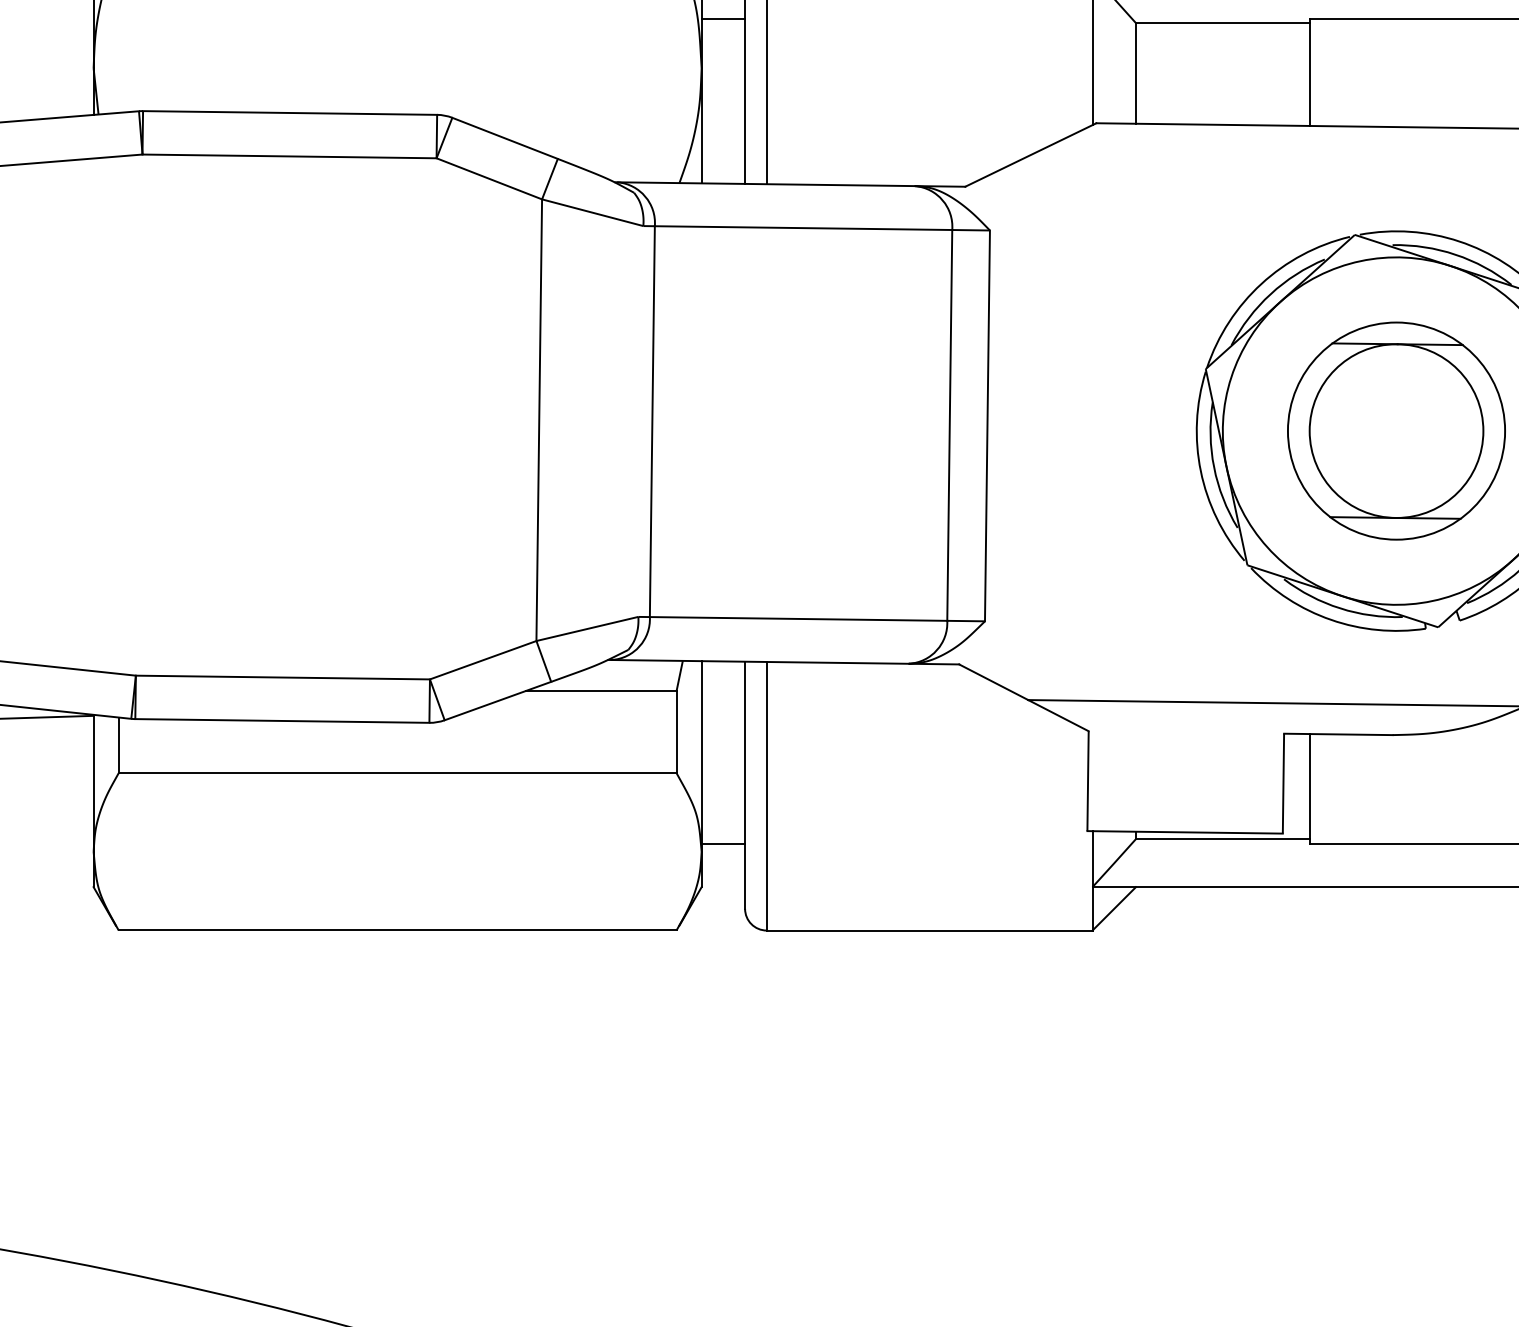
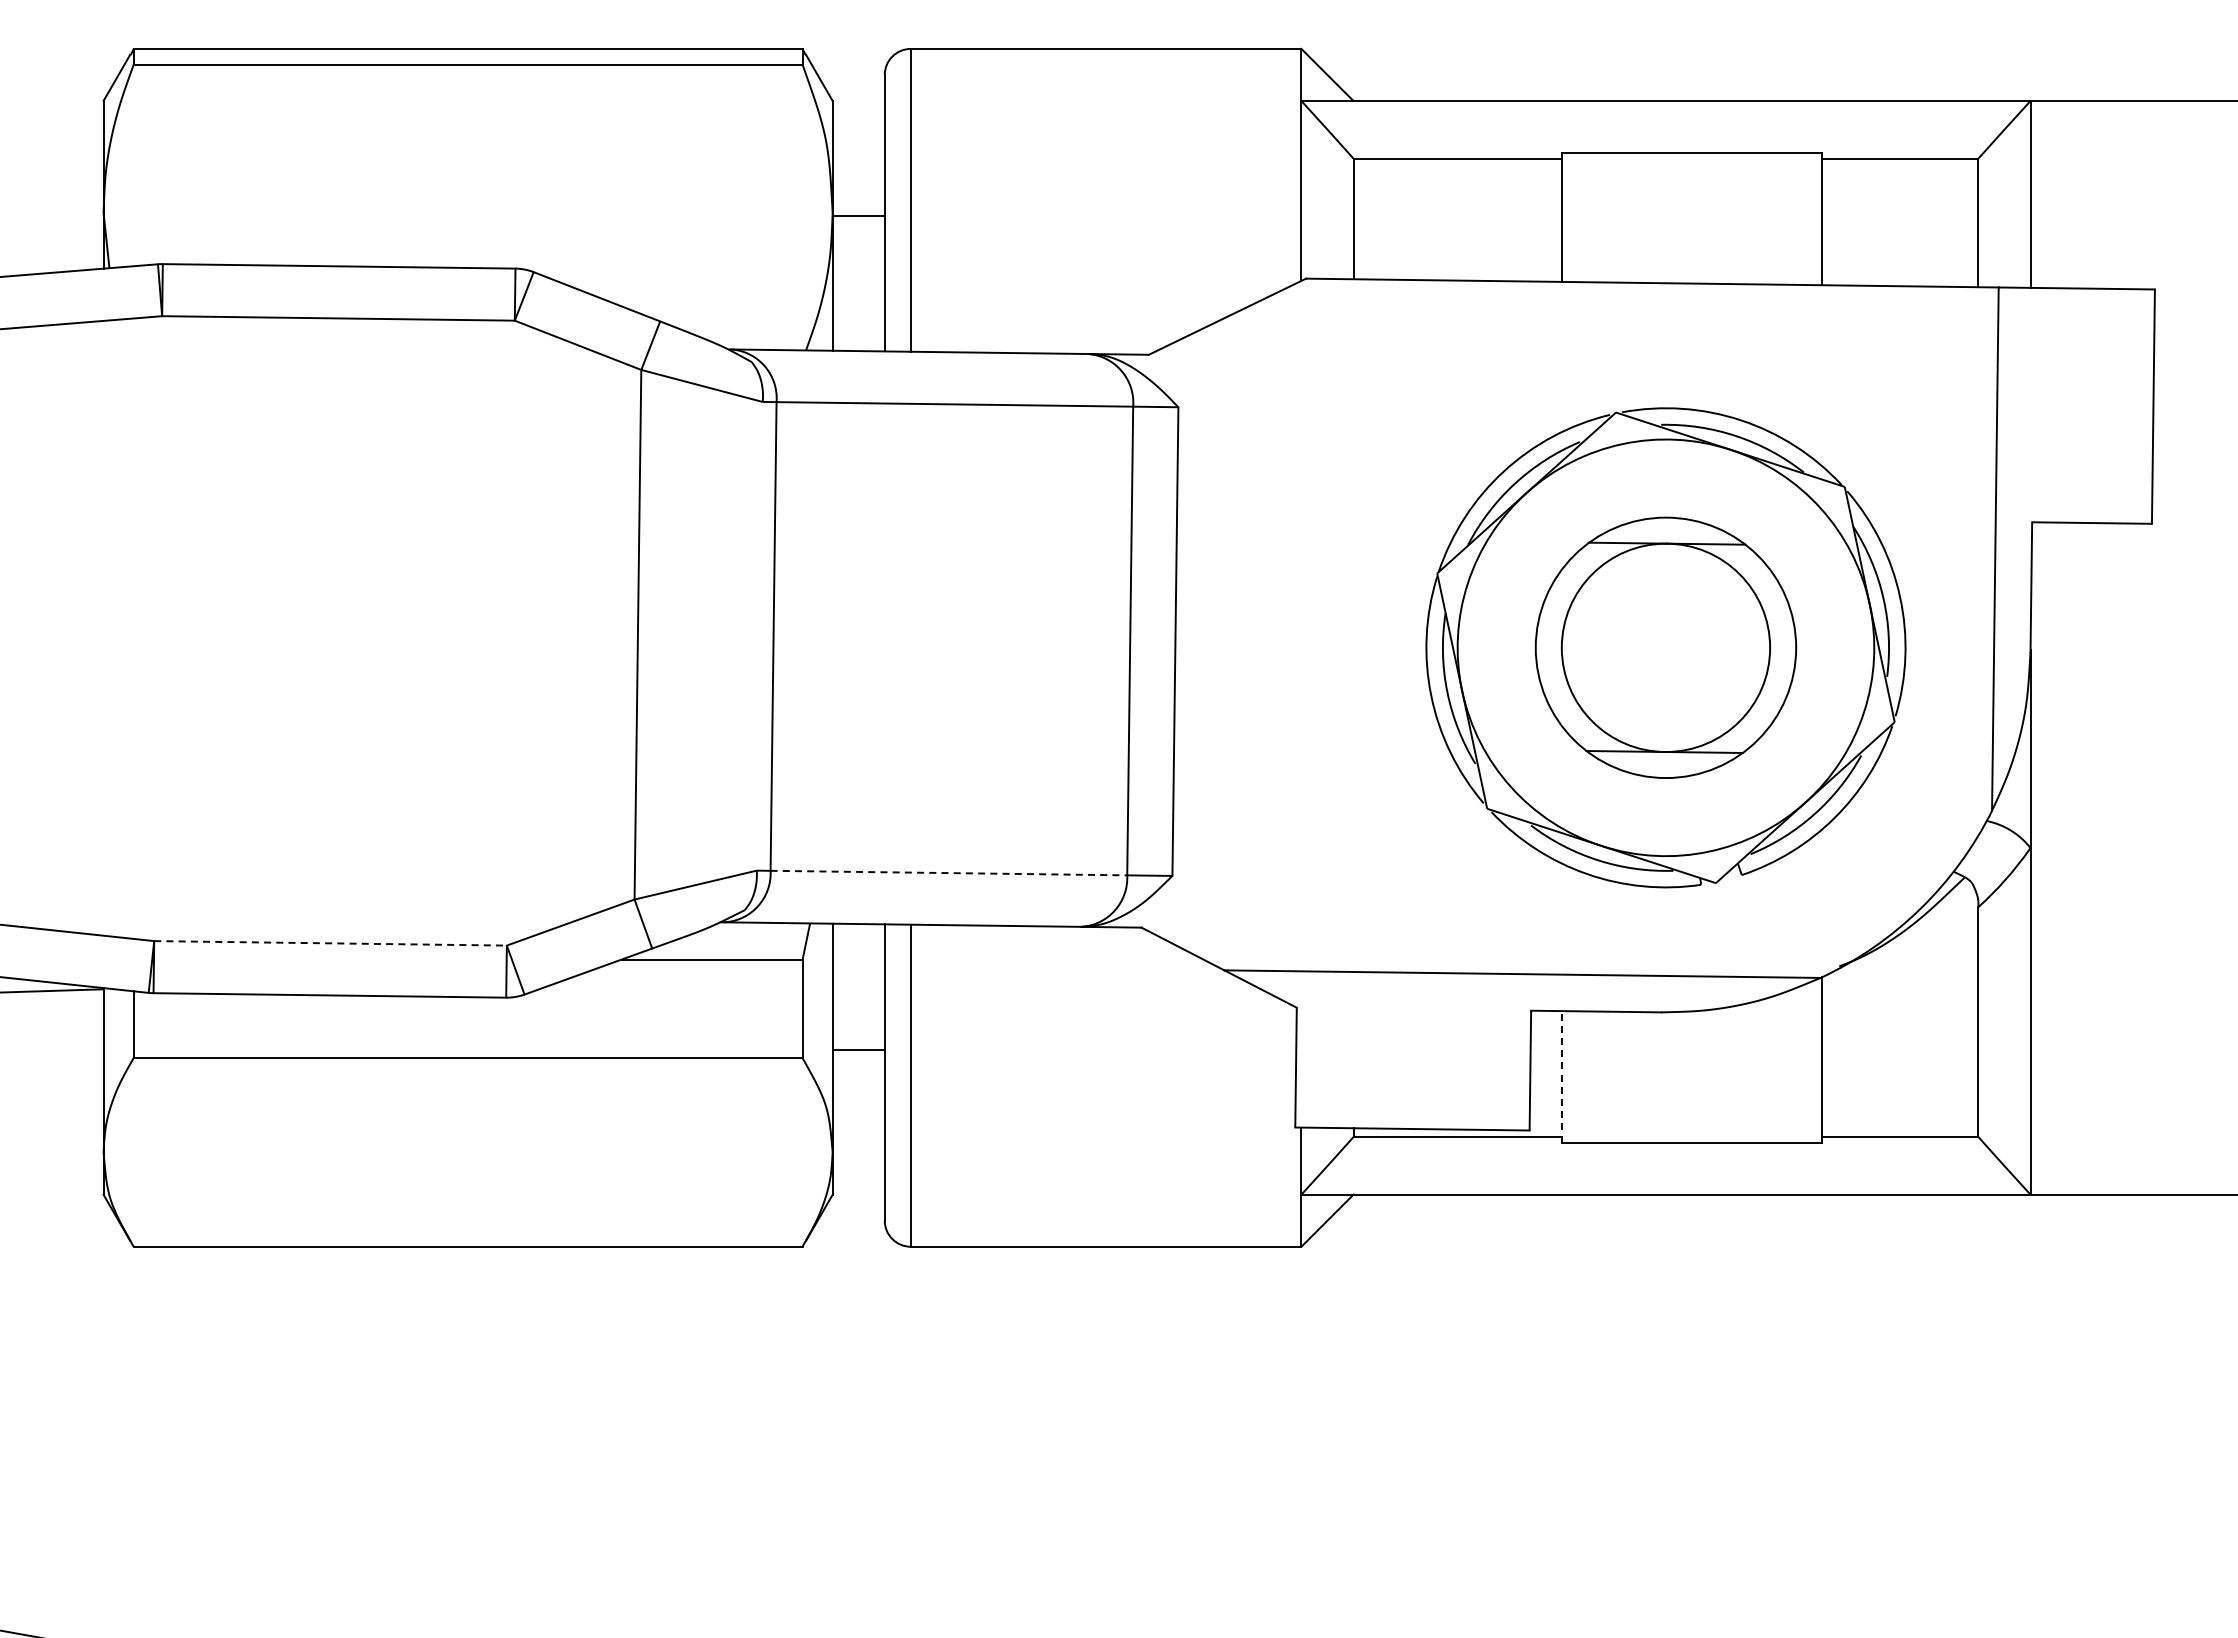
line: (723, 18) -> (858, 216), moved
line: (799, 619) -> (949, 873), solid -> dashed
line: (283, 677) -> (331, 943), solid -> dashed
line: (1309, 788) -> (1561, 1076), solid -> dashed
line: (723, 843) -> (858, 1049), moved

